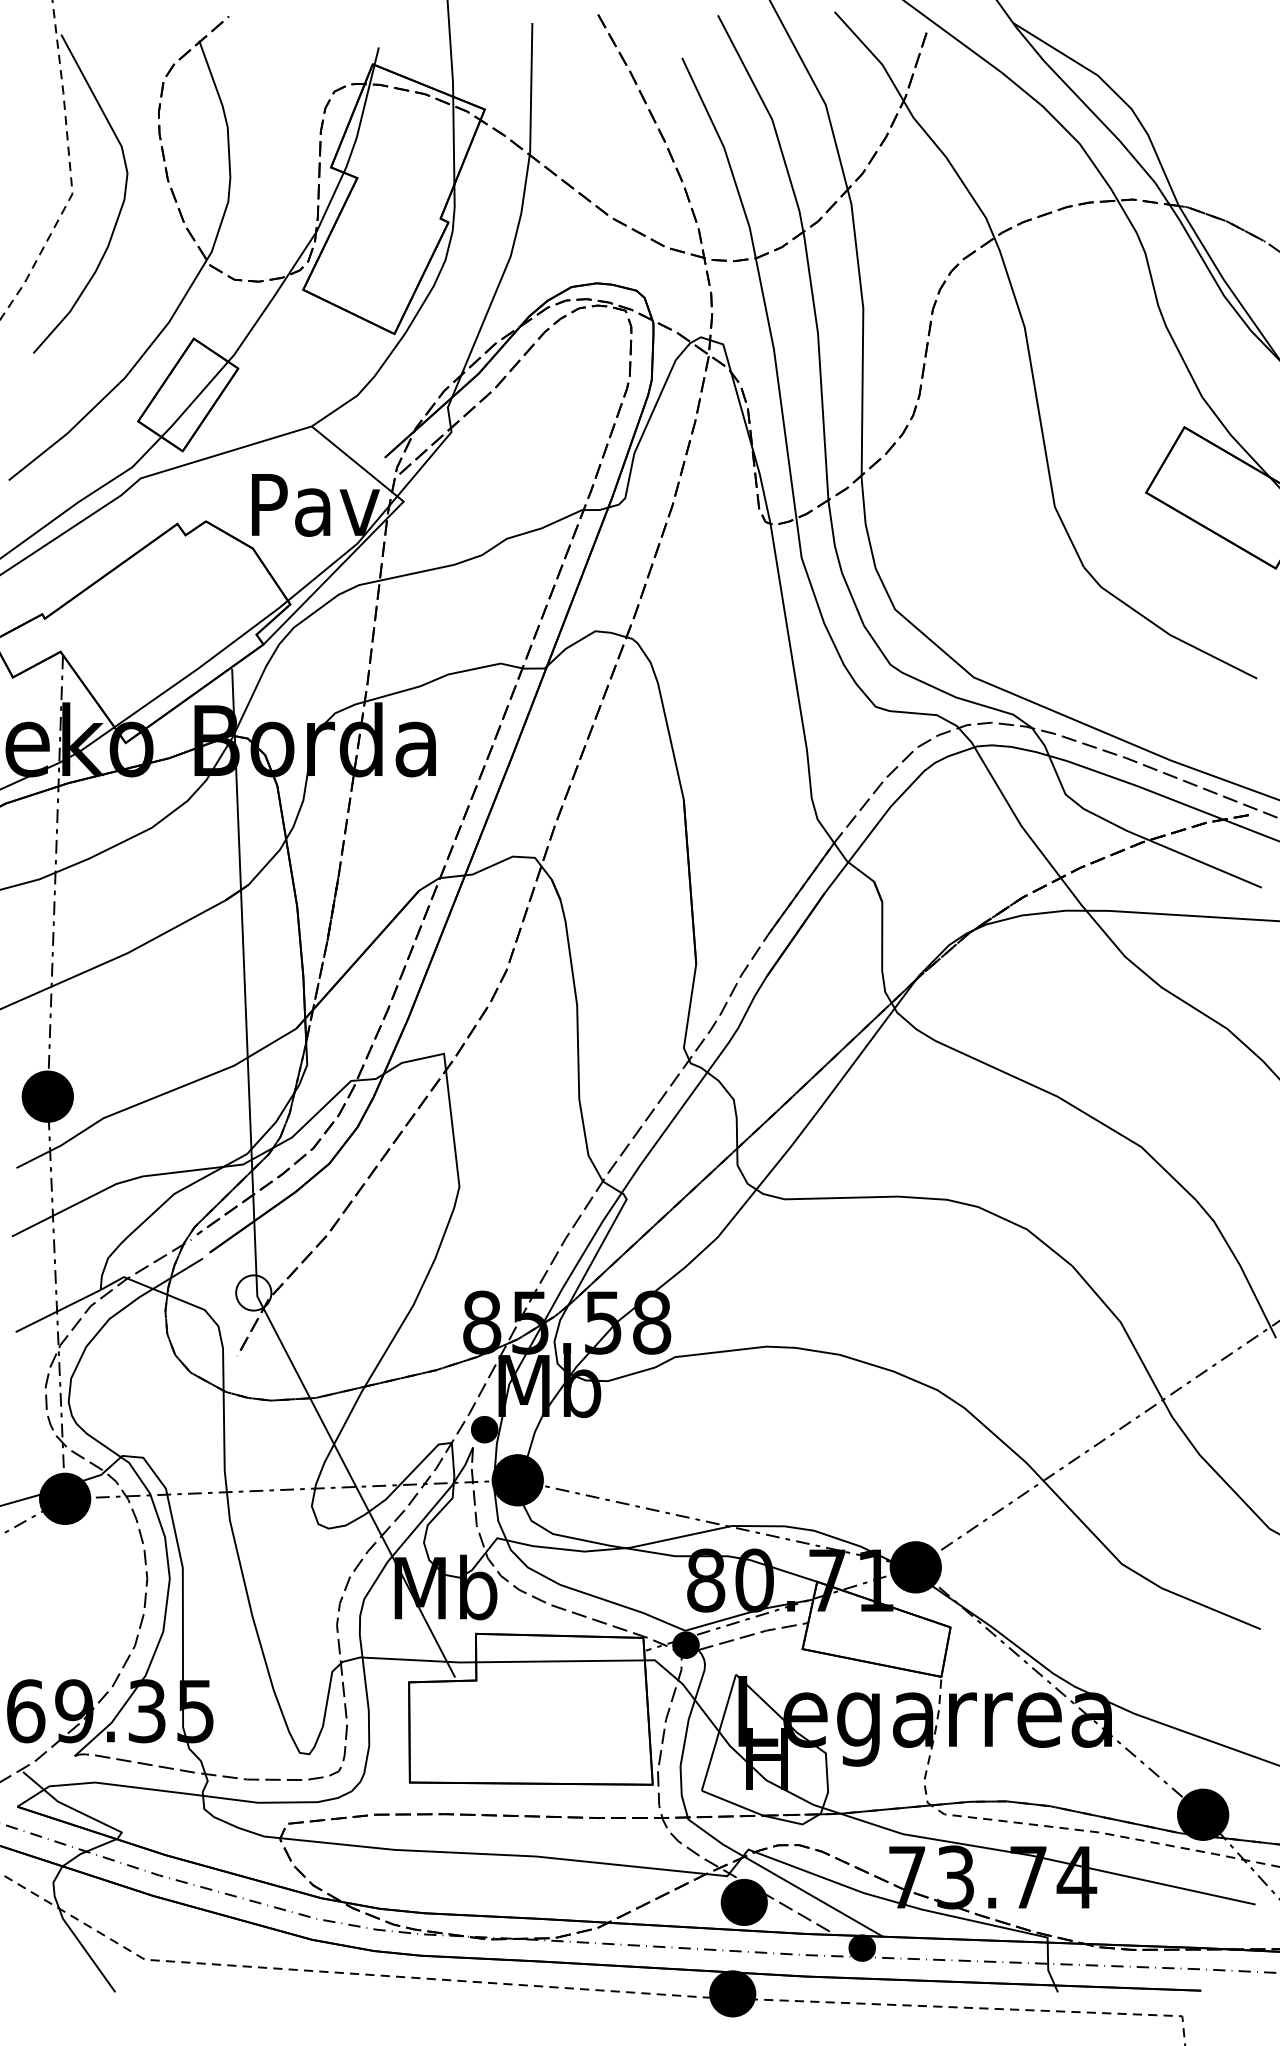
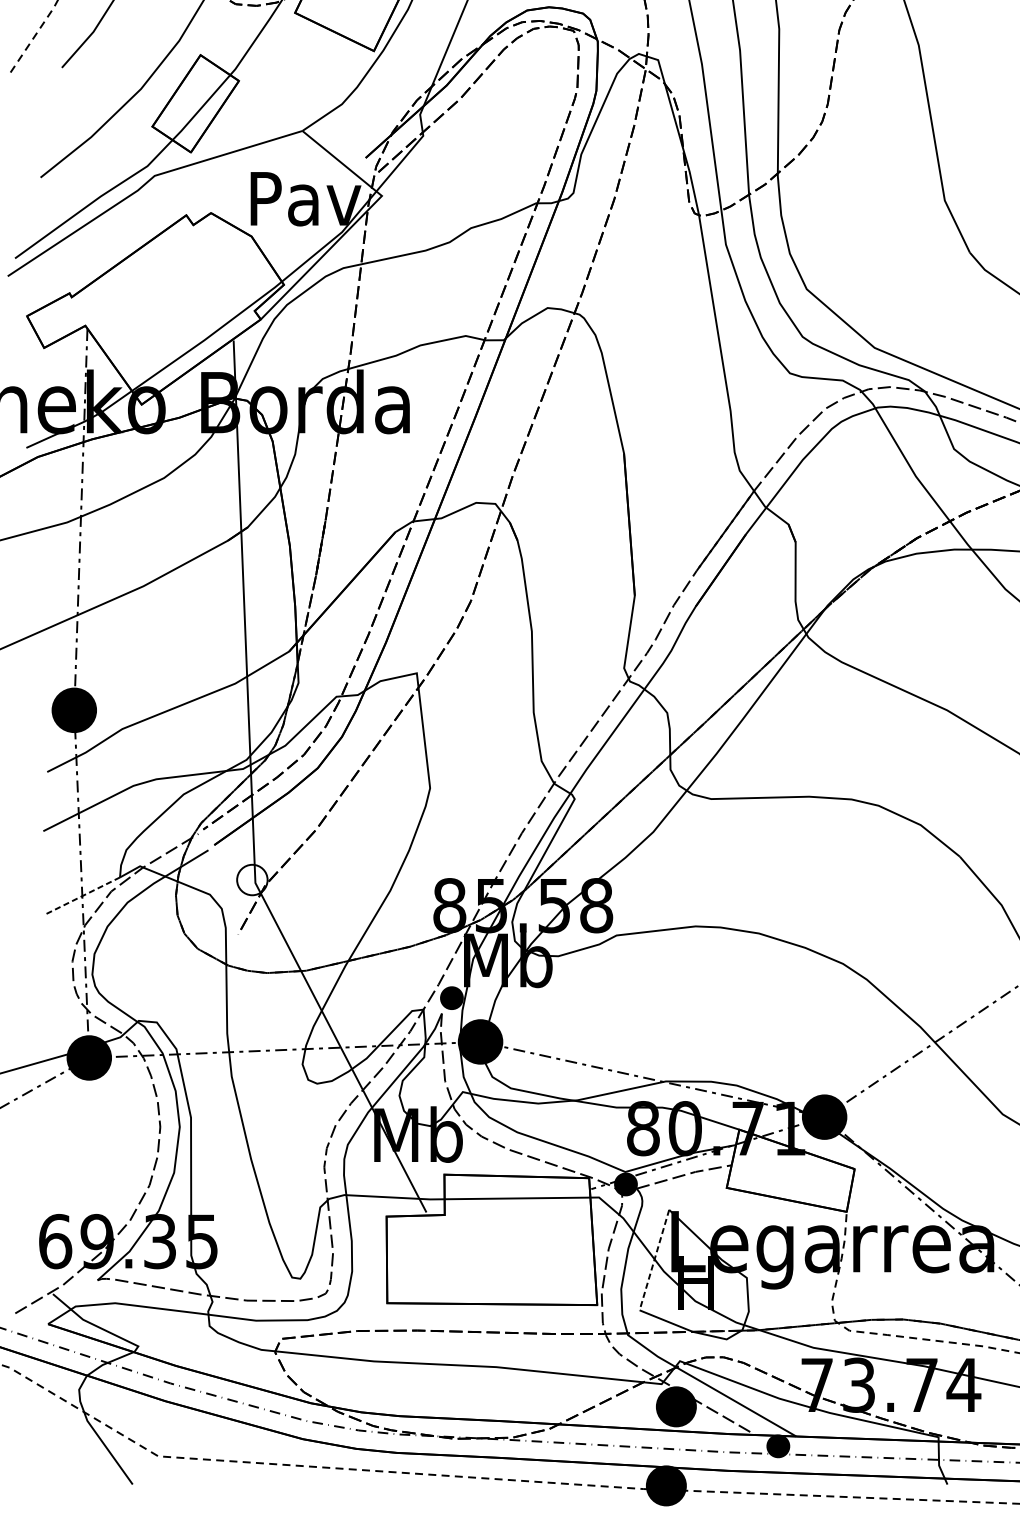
line: (58, 1310) -> (83, 895), solid -> dashed
line: (718, 1732) -> (654, 1259), solid -> dashed

